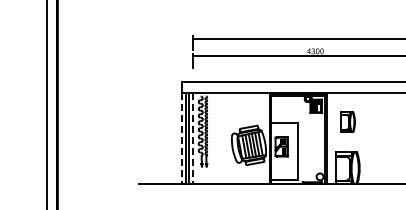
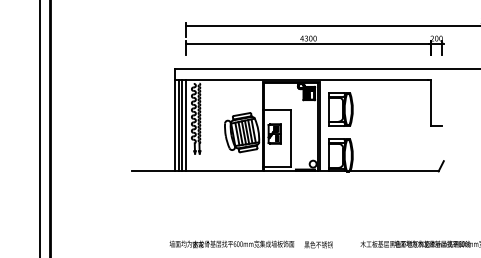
part: (347, 122) -> (340, 109), size x1.67
line: (181, 139) -> (174, 126), dashed -> solid
line: (193, 139) -> (186, 126), dashed -> solid

